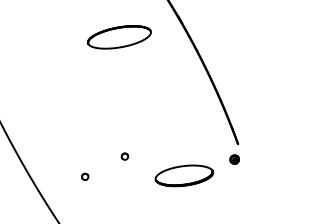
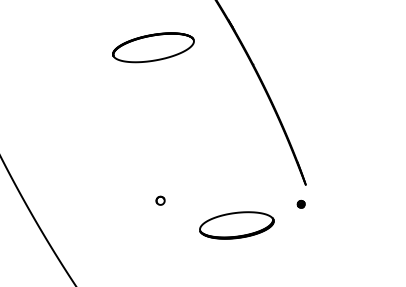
part: (233, 158) -> (300, 203), size x0.62
part: (85, 176) -> (109, 226), removed

